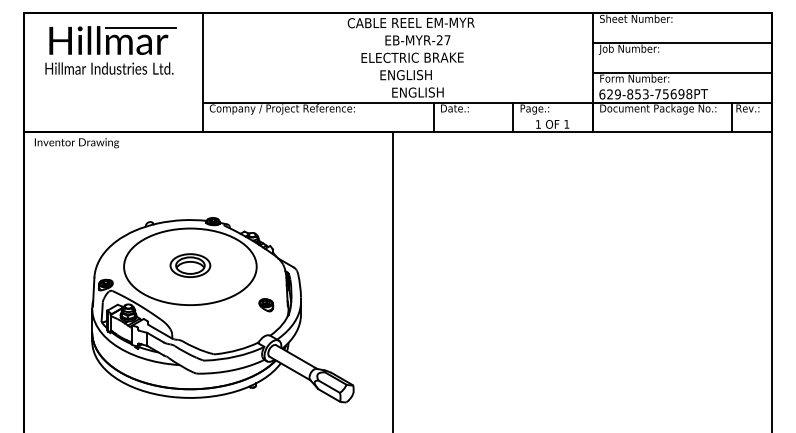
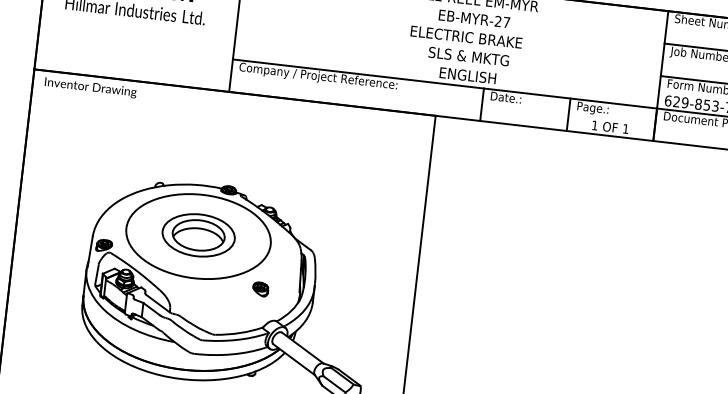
text: (416, 74) -> (468, 55), ENGLISH -> SLS & MKTG
part: (190, 265) -> (198, 235), size x1.67
part: (266, 305) -> (260, 289), moved

